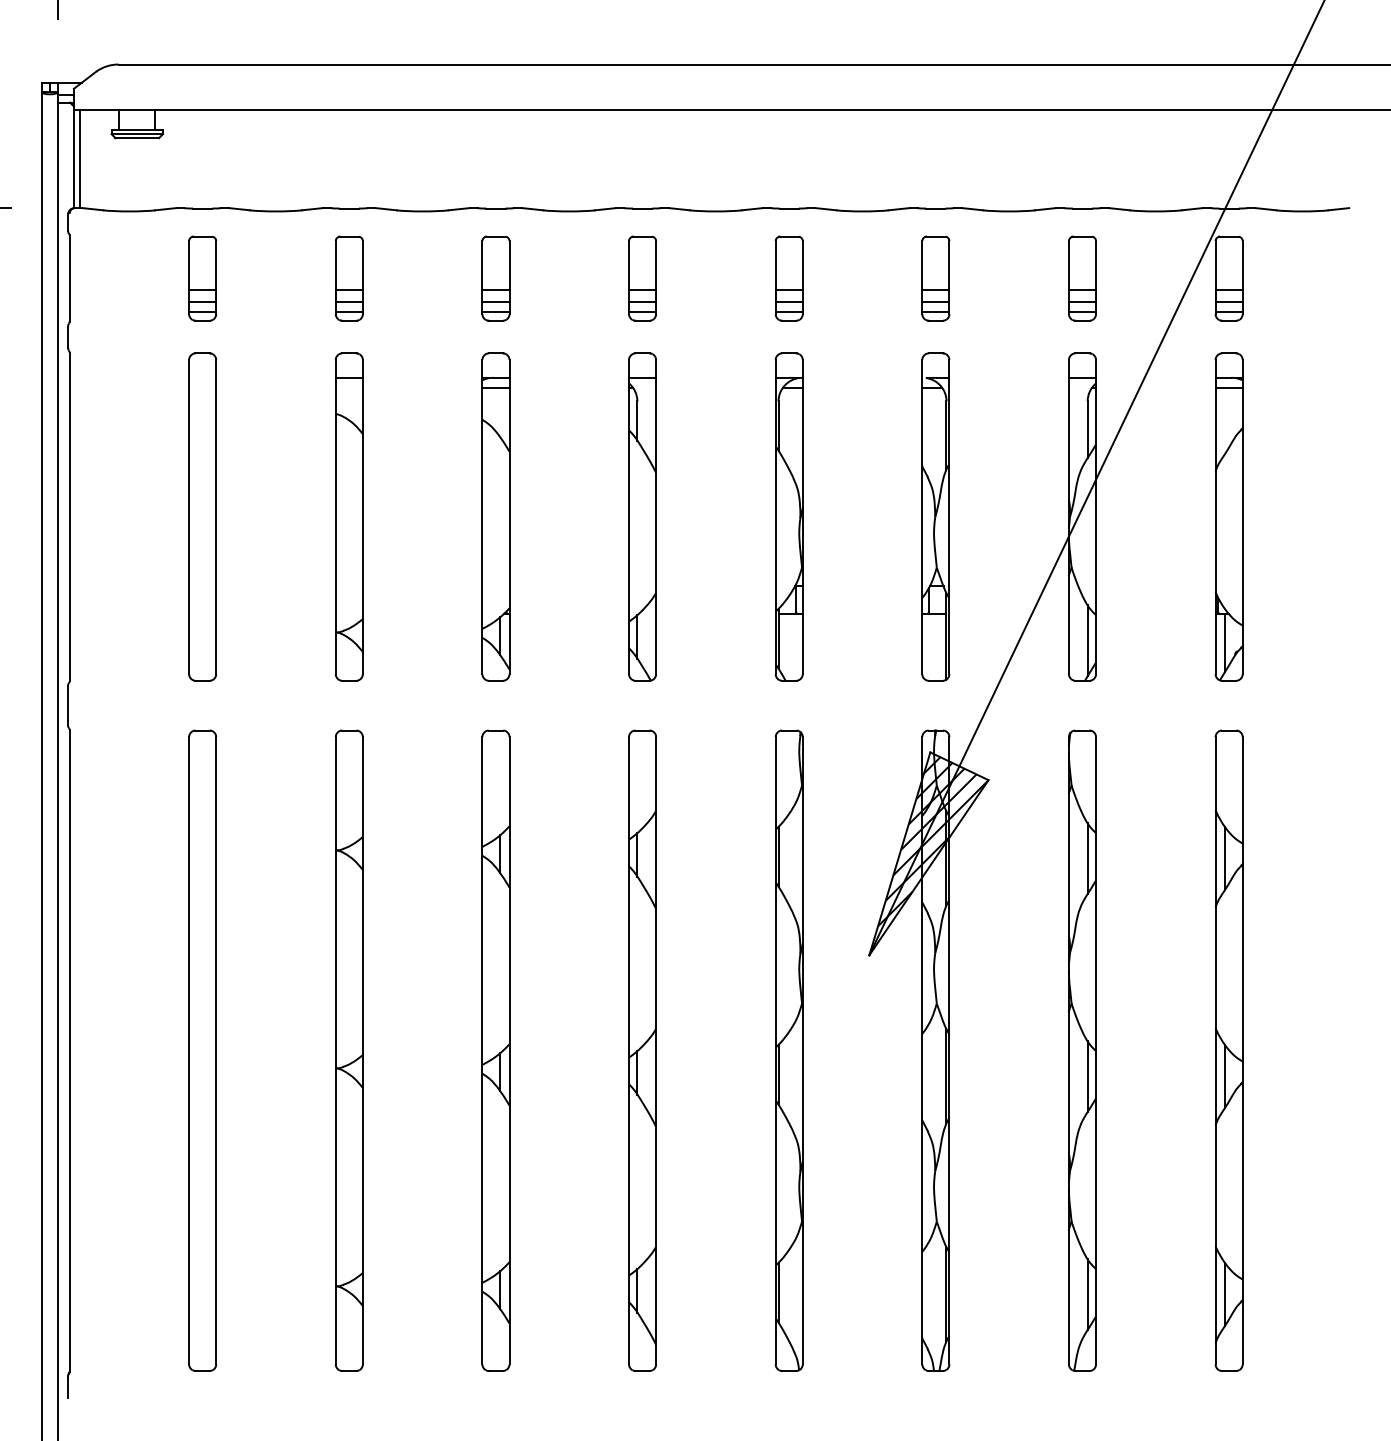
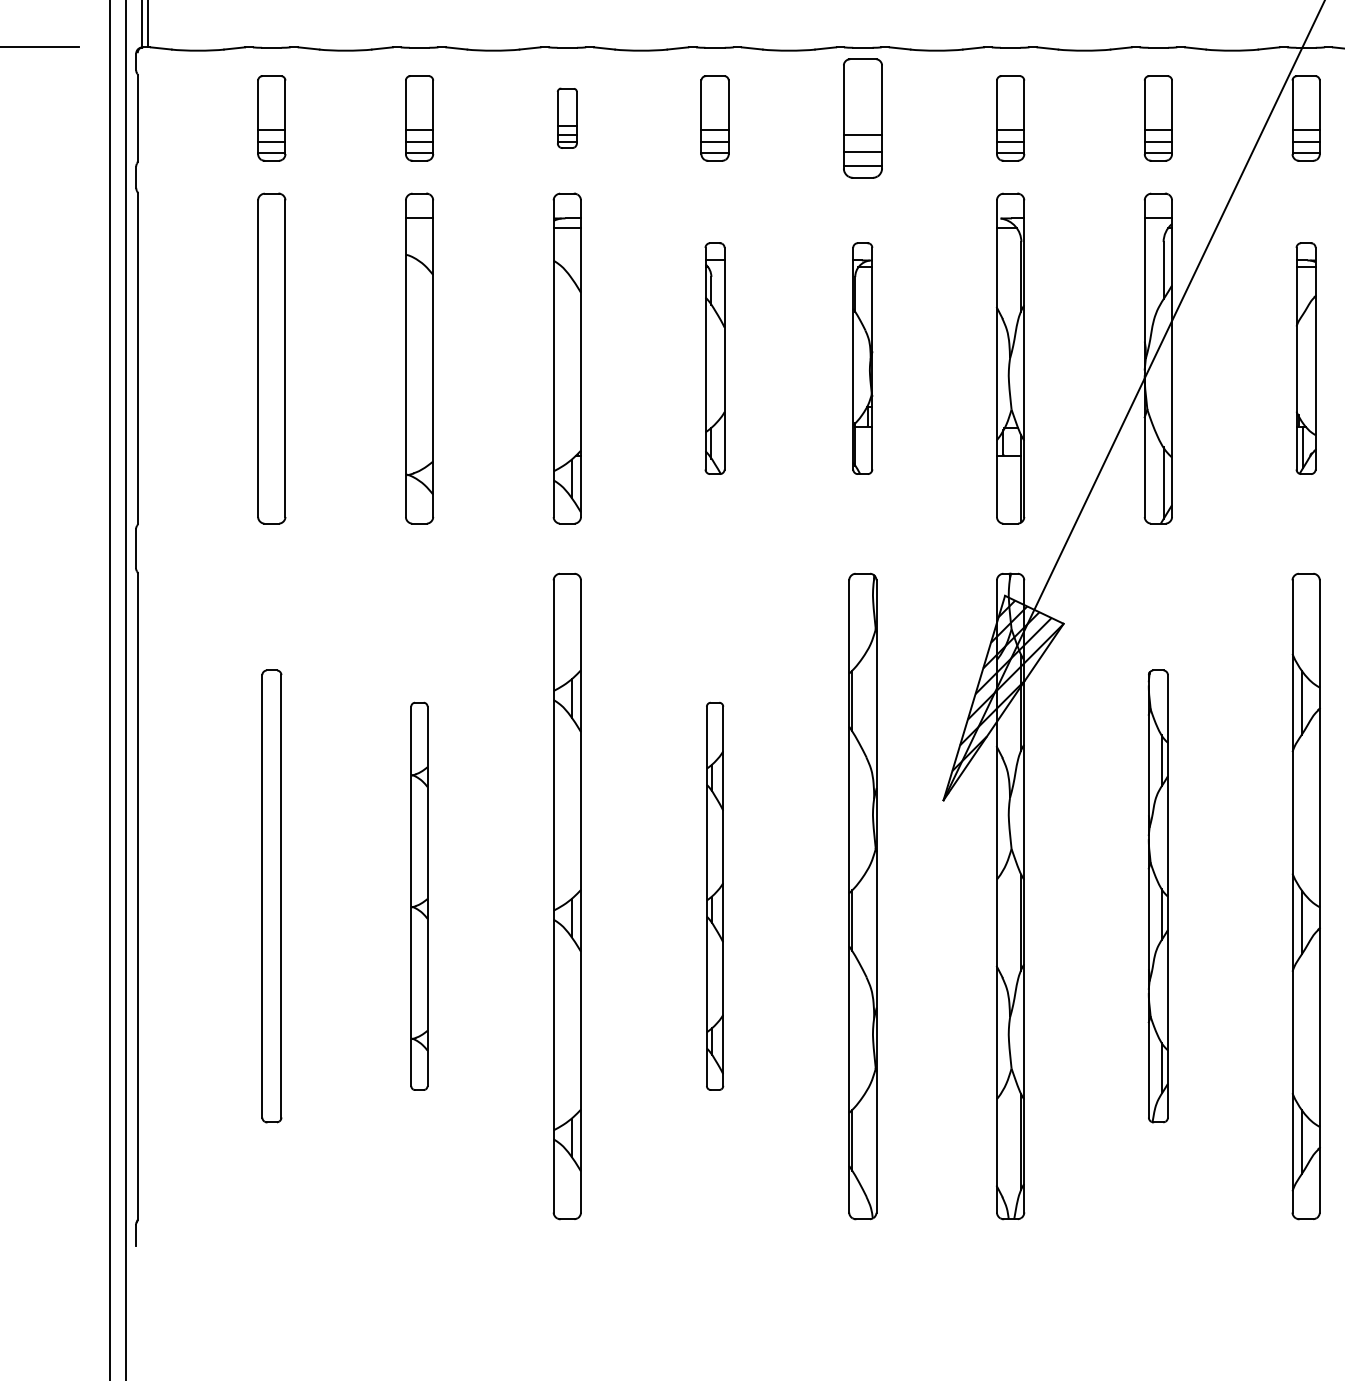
part: (495, 278) -> (566, 118), size x0.7
part: (788, 278) -> (862, 118), size x1.4
part: (642, 516) -> (715, 358), size x0.7
part: (788, 516) -> (862, 358), size x0.7
part: (1228, 516) -> (1305, 358), size x0.7
part: (202, 1050) -> (271, 896), size x0.7
part: (348, 1050) -> (418, 896), size x0.6
part: (642, 1050) -> (715, 896), size x0.6
part: (1082, 1050) -> (1158, 896), size x0.7

